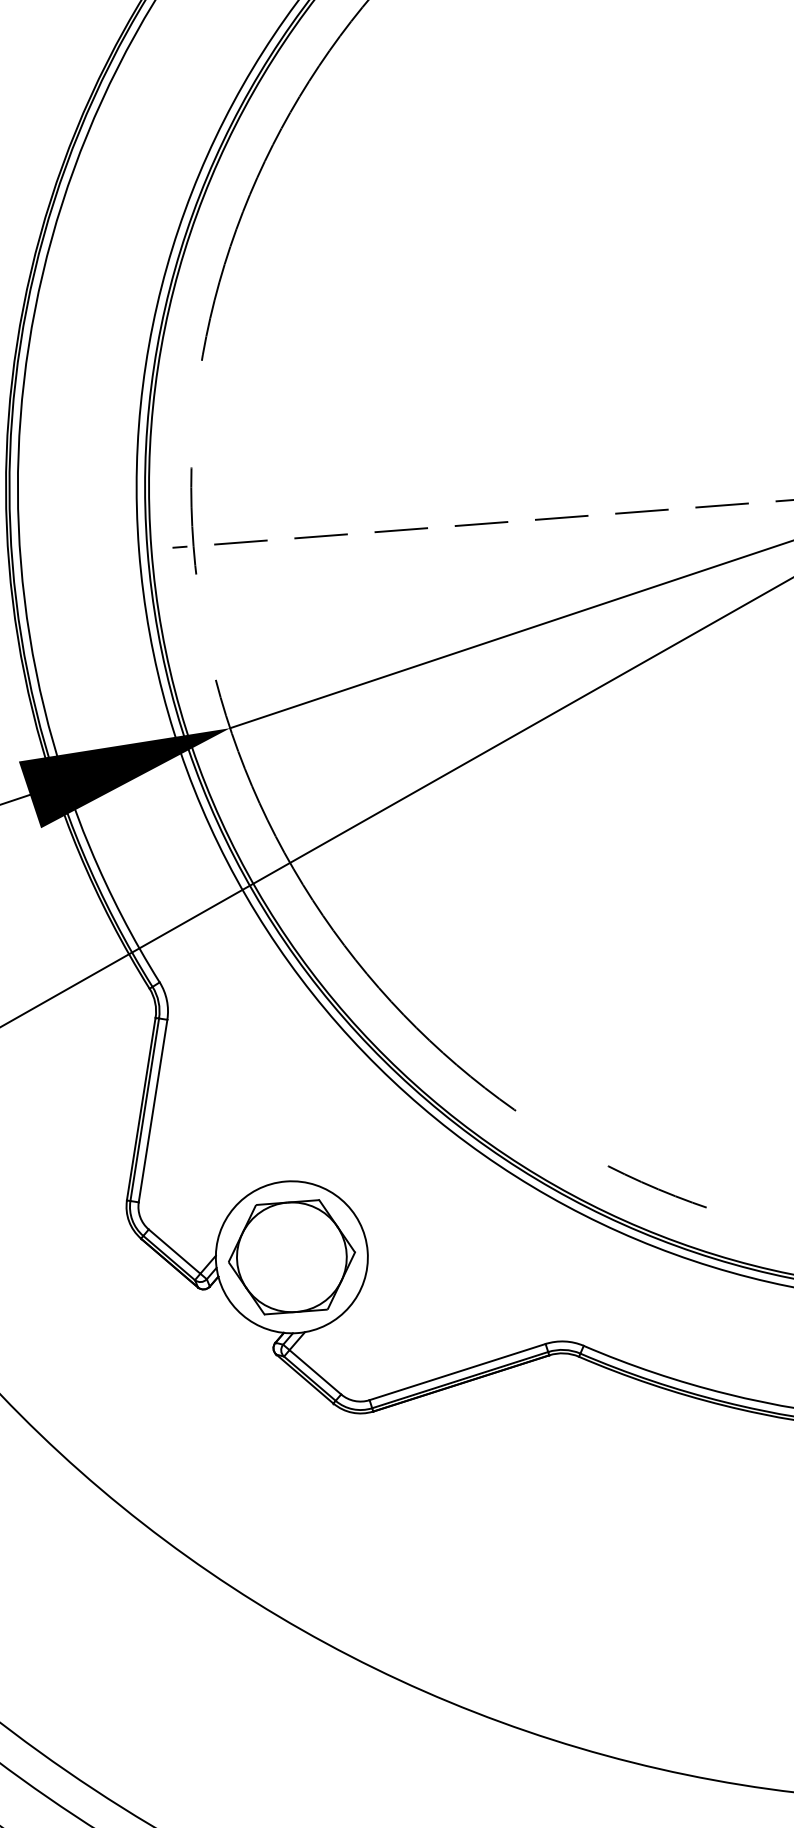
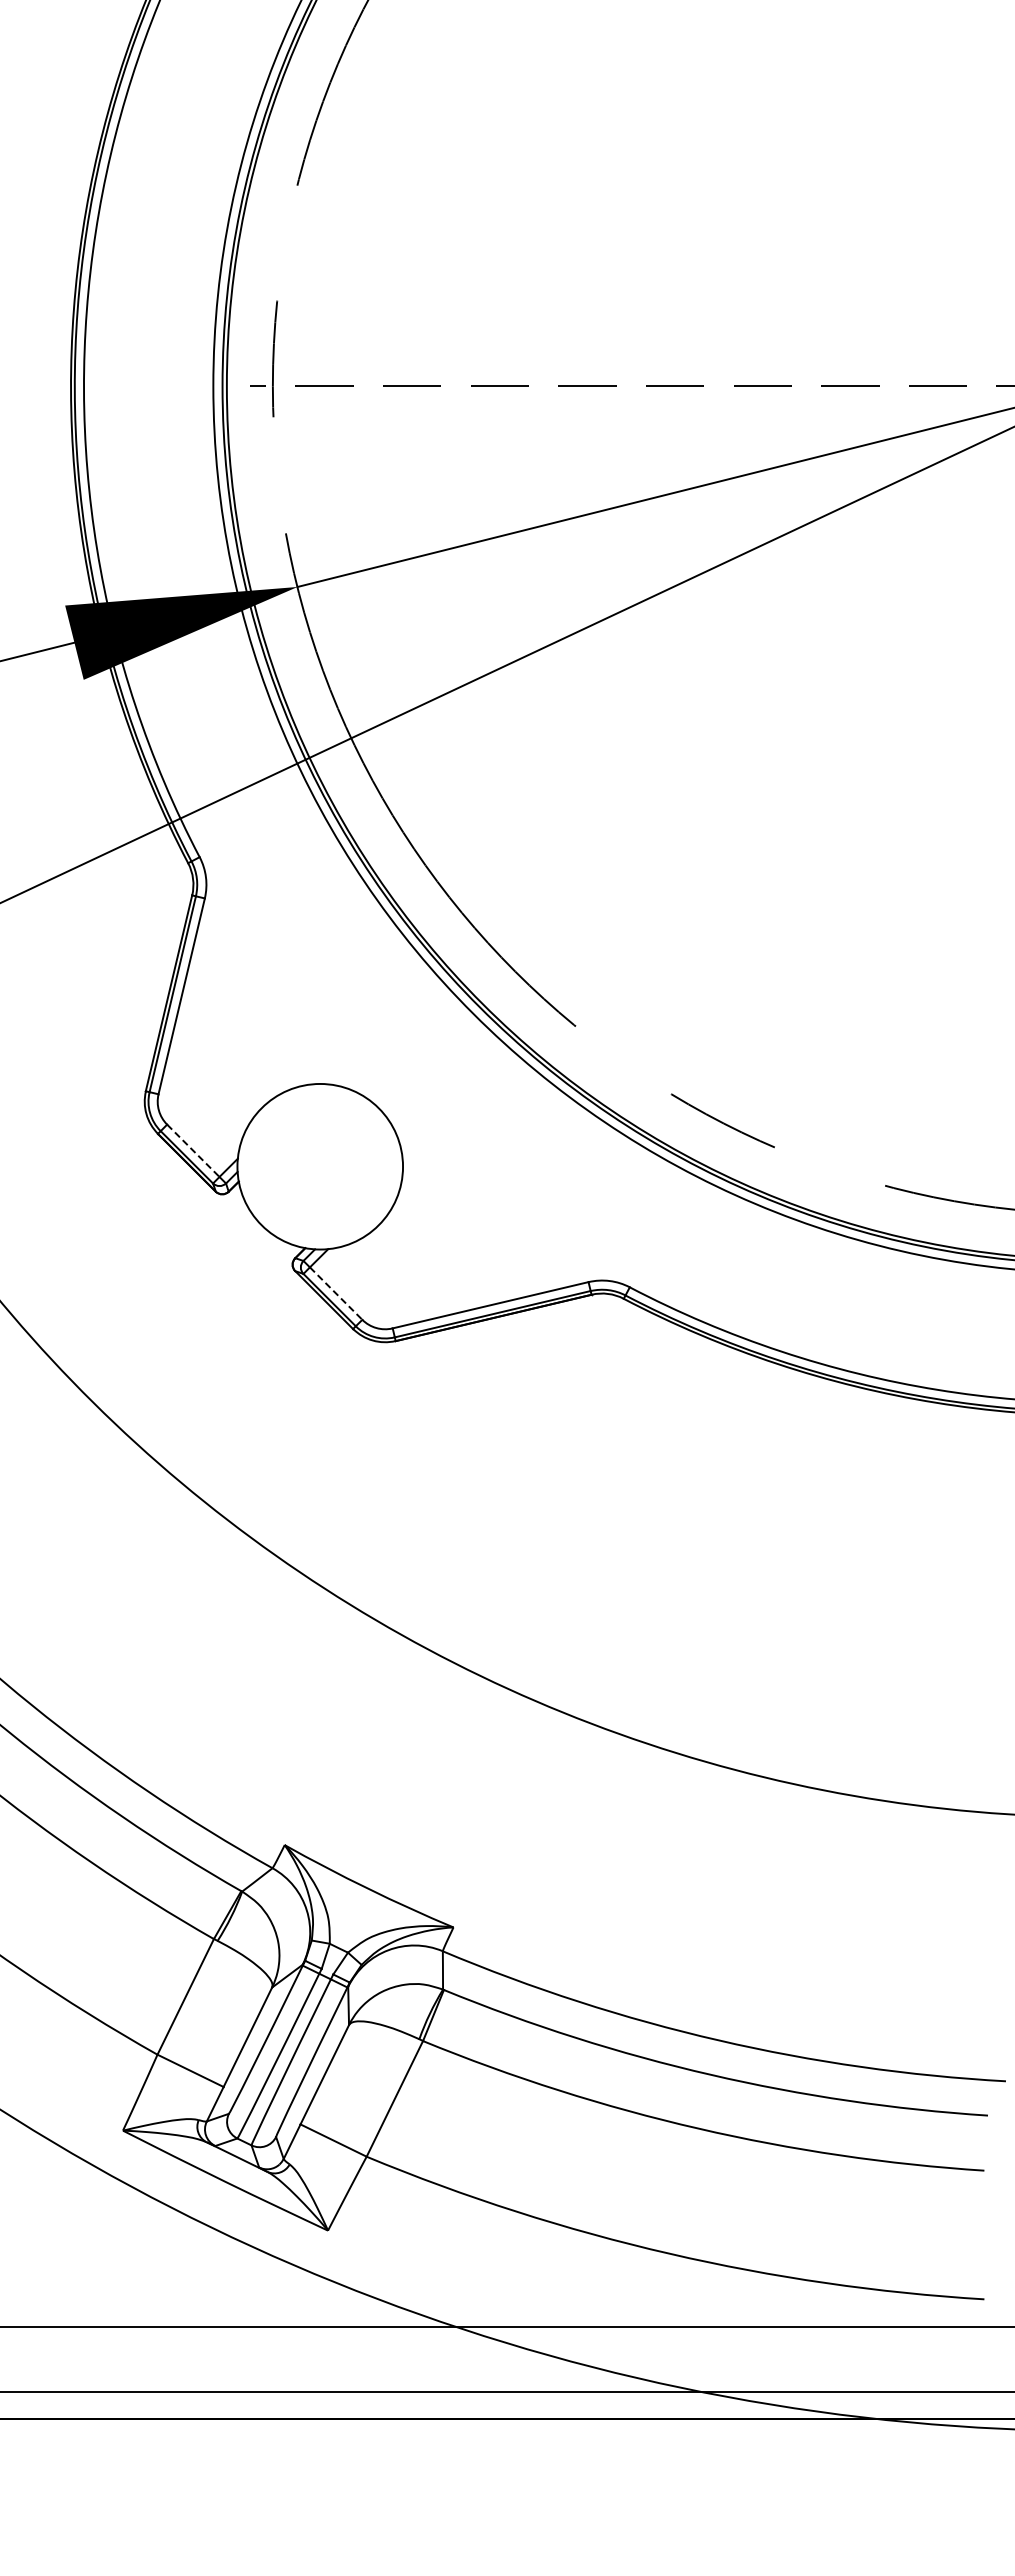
line: (174, 1252) -> (193, 1151), solid -> dashed
part: (292, 1257) -> (320, 1166), removed
line: (315, 1372) -> (336, 1293), solid -> dashed

